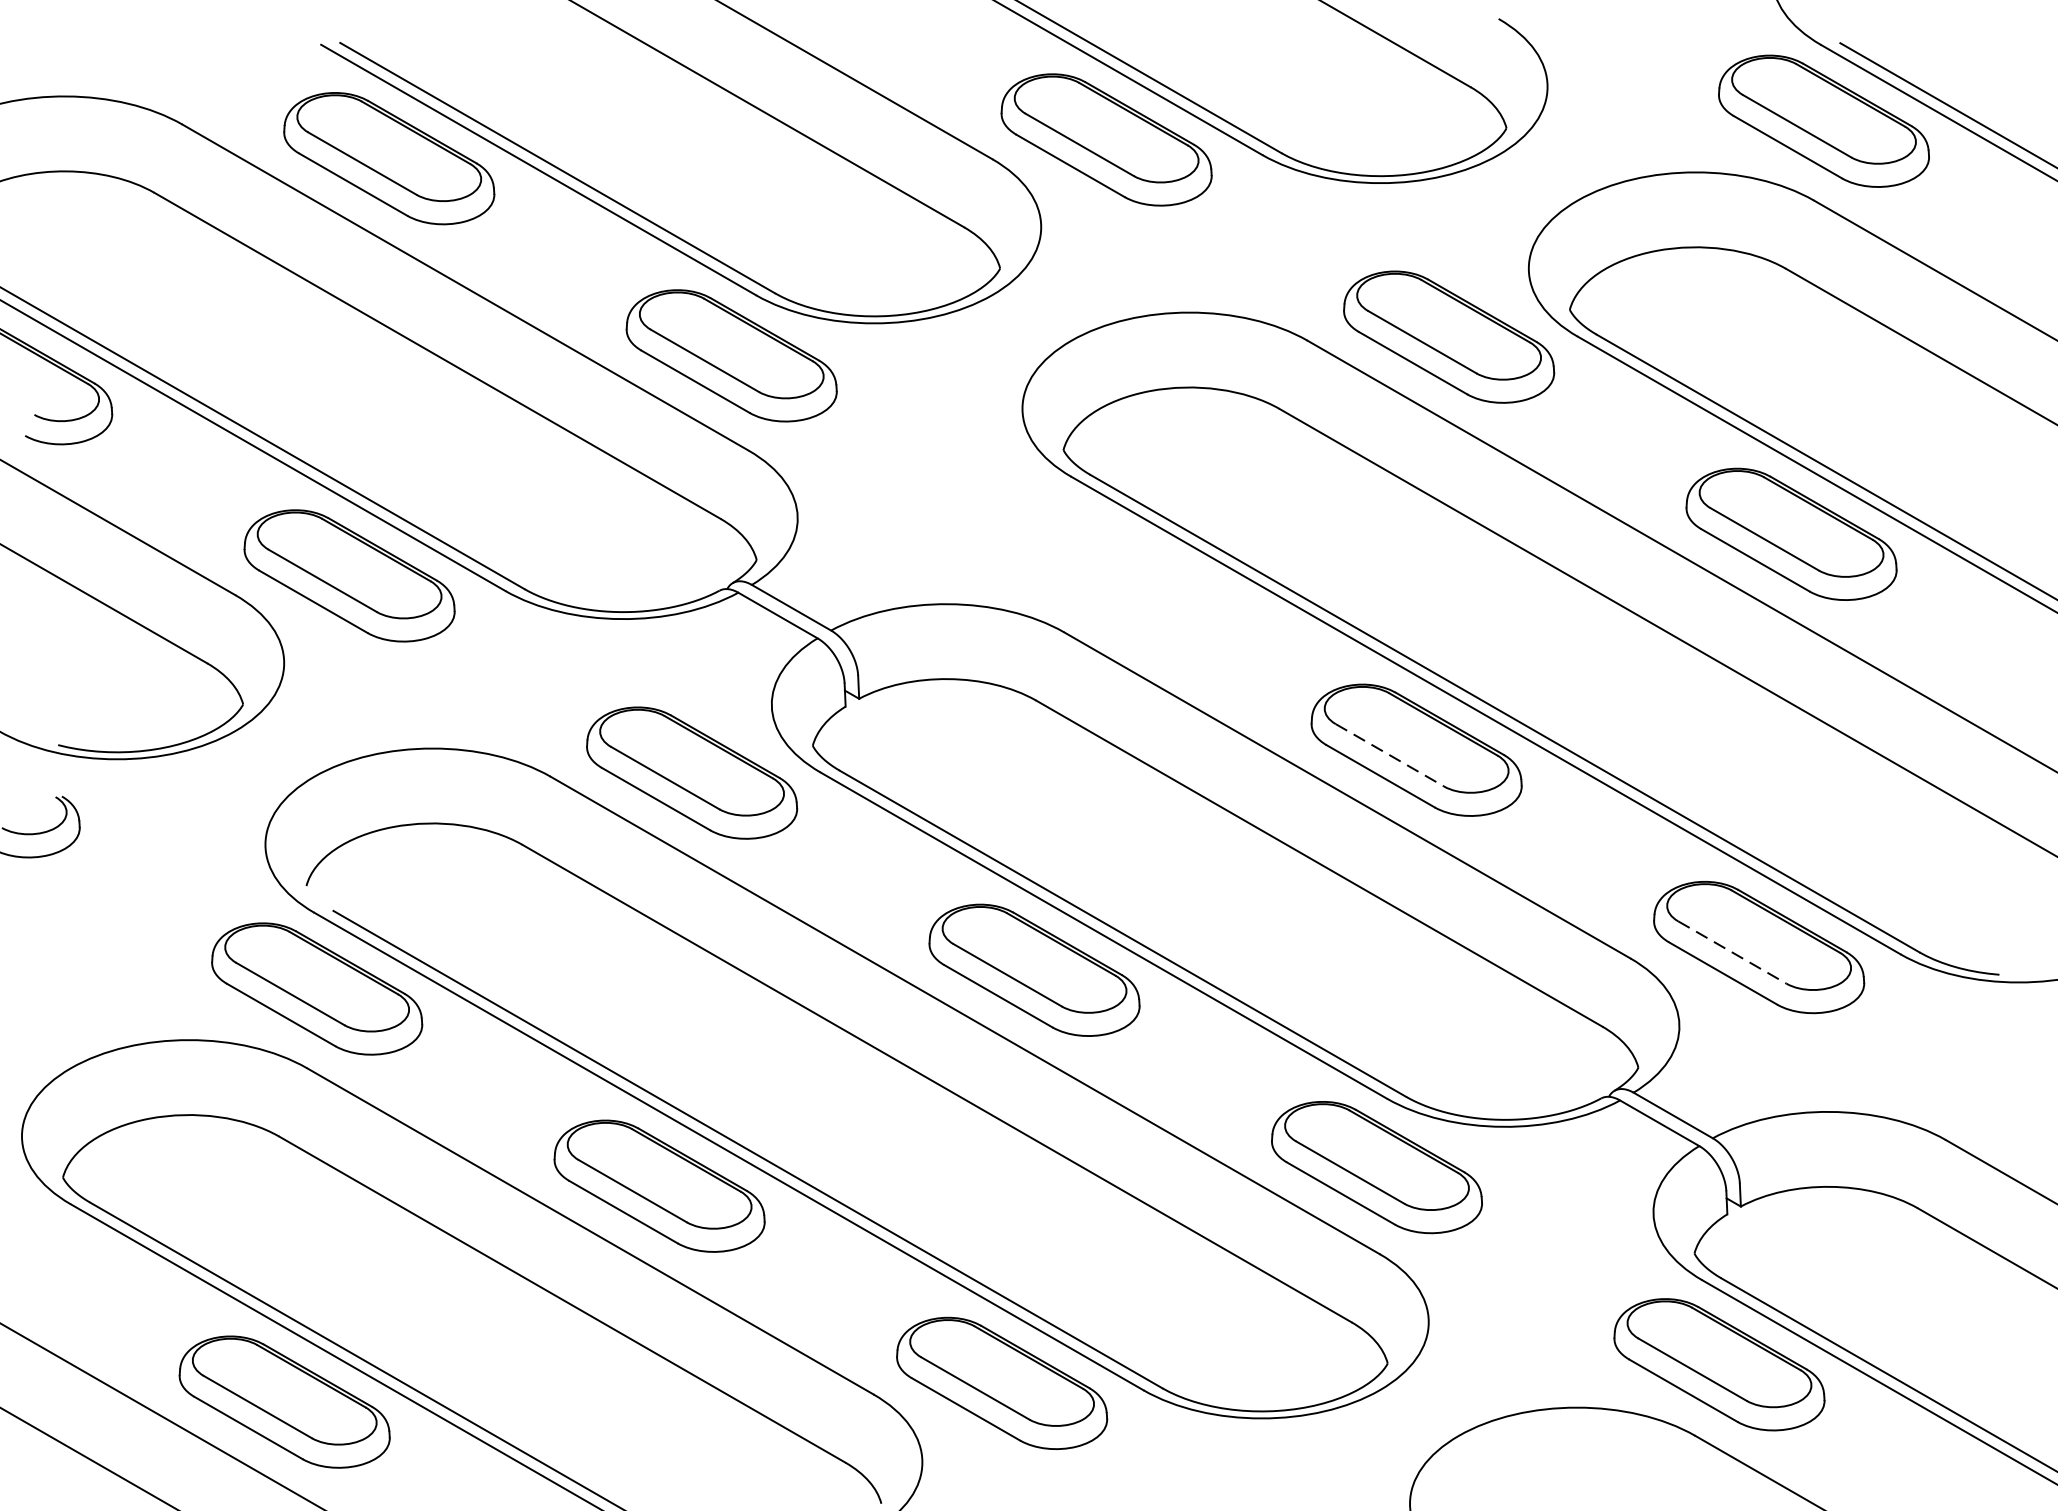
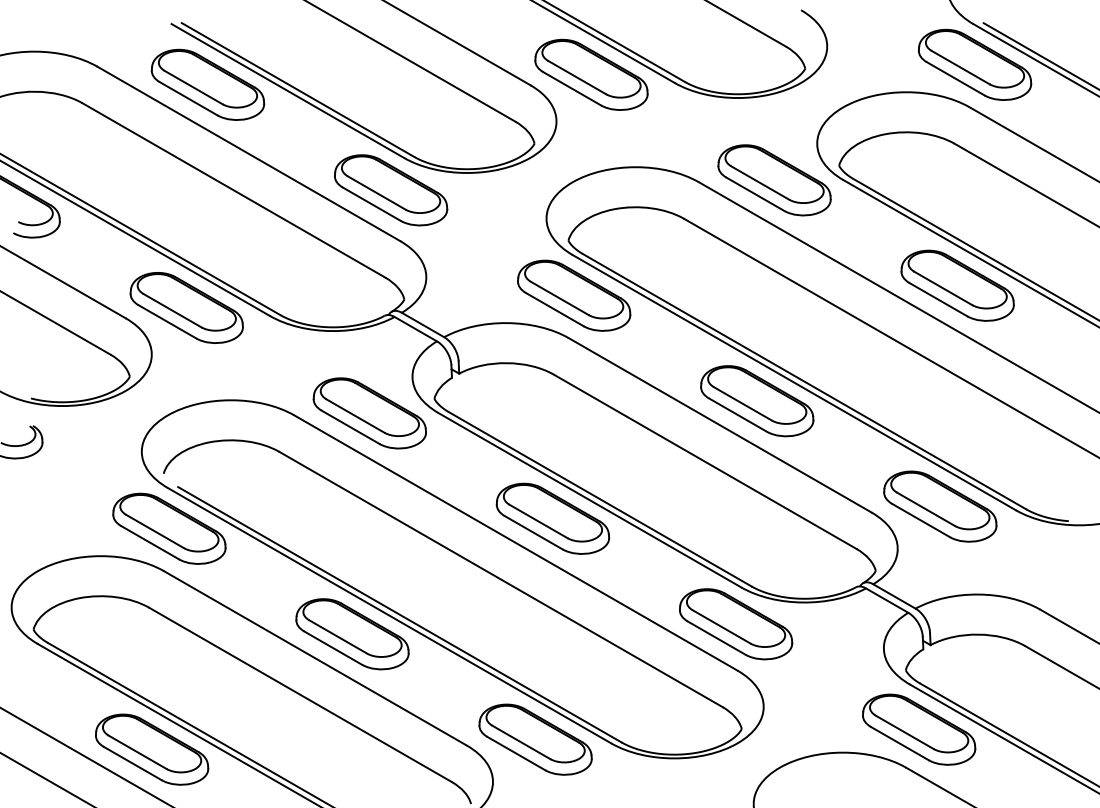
part: (1074, 552) -> (574, 295), added
line: (1390, 756) -> (743, 404), dashed -> solid
line: (1733, 952) -> (926, 509), dashed -> solid

